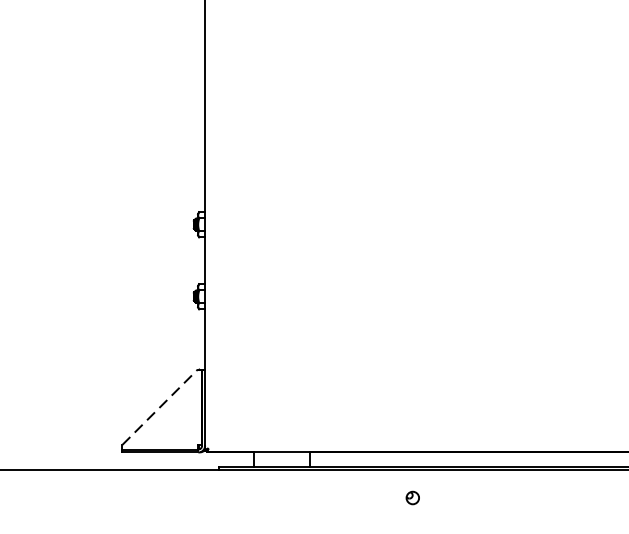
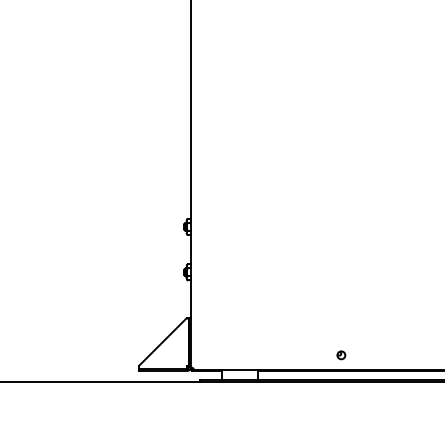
line: (159, 407) -> (162, 342), dashed -> solid
part: (413, 498) -> (341, 355), moved

